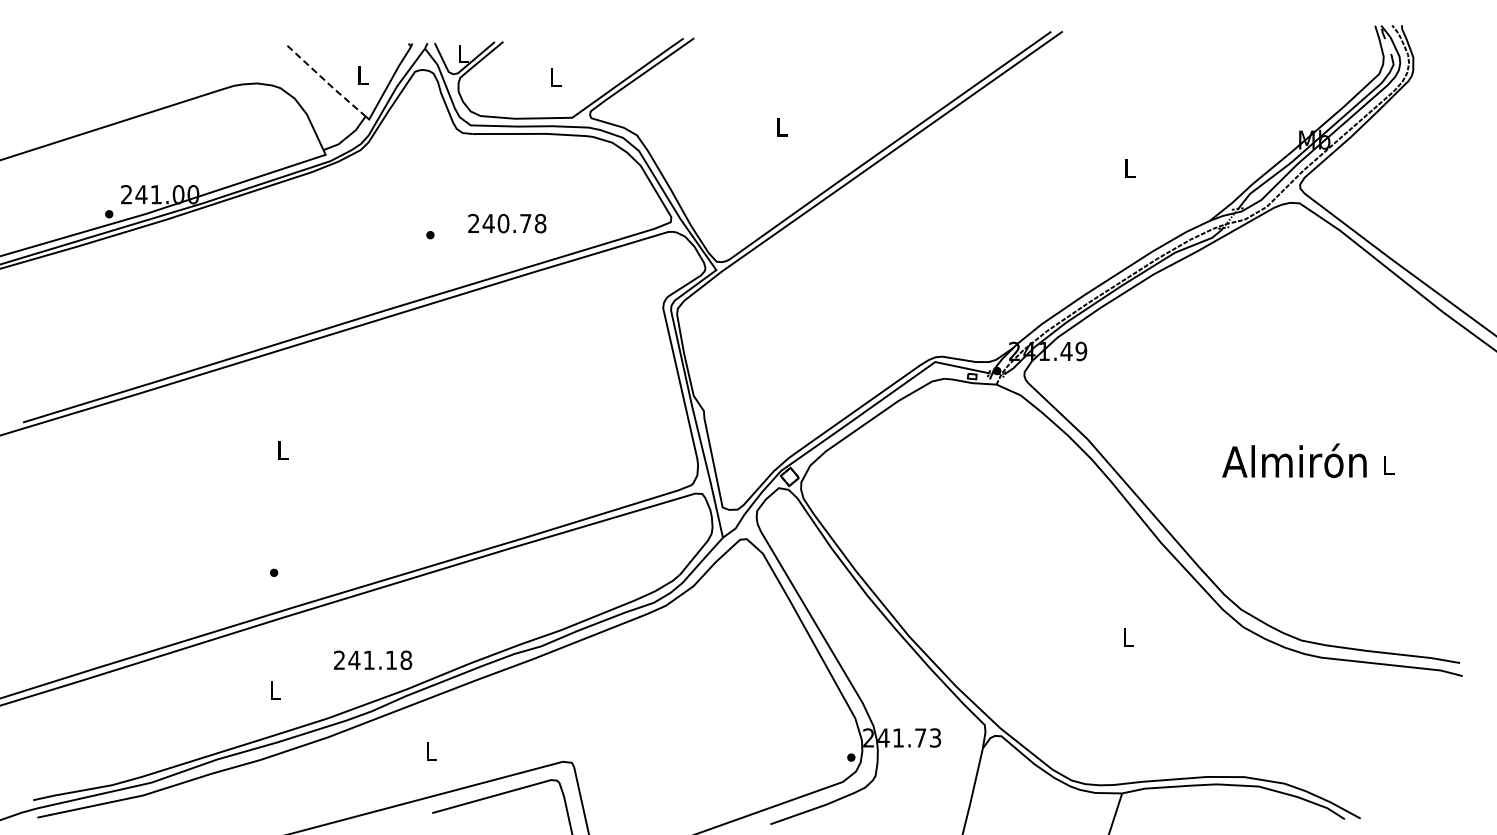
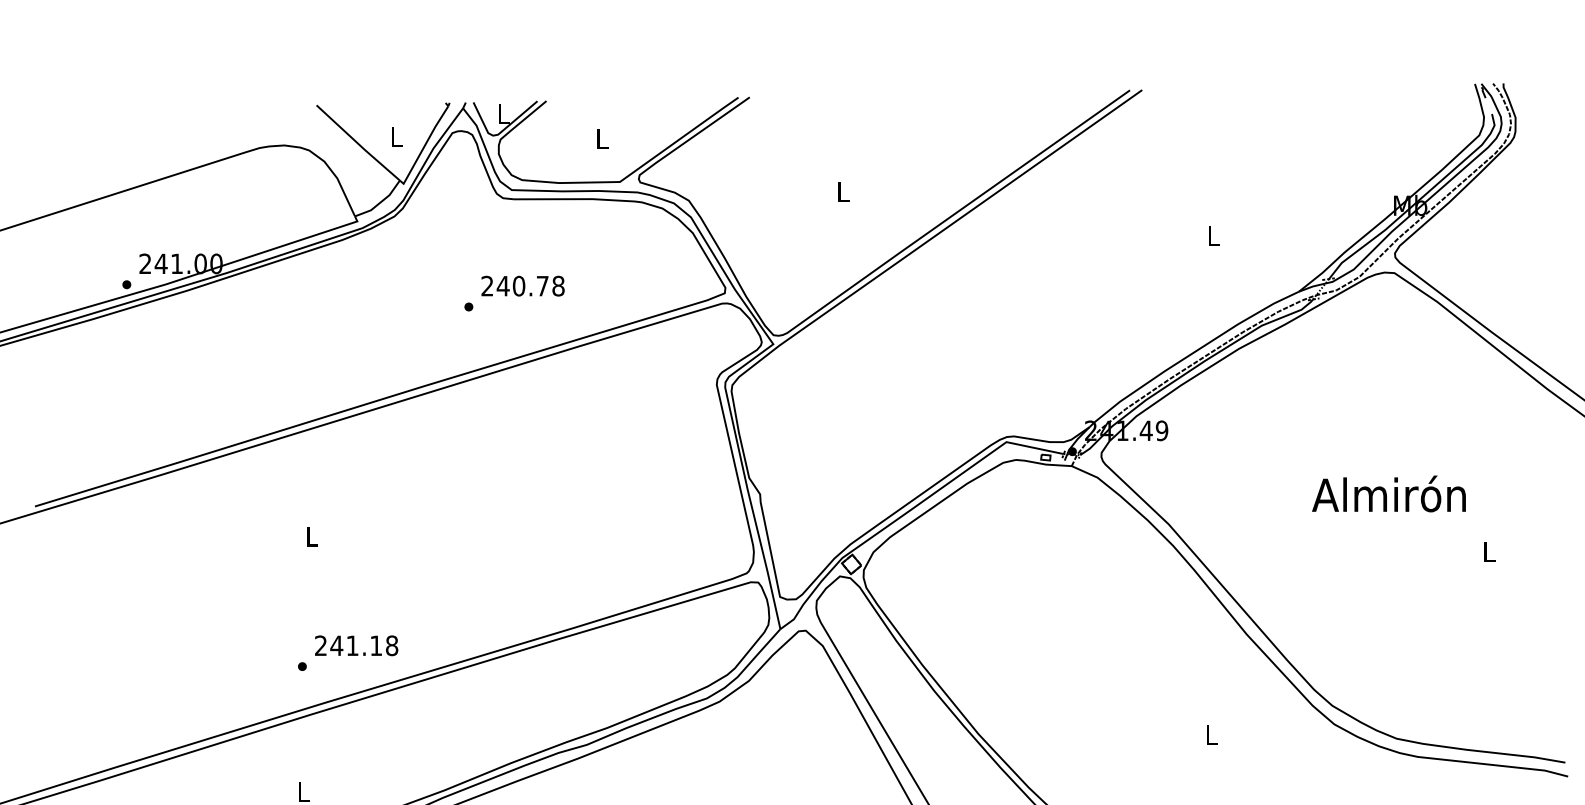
line: (326, 82) -> (358, 144), dashed -> solid
text: (507, 223) -> (523, 286), moved
text: (1294, 460) -> (1389, 493), moved
text: (373, 659) -> (357, 644), moved

